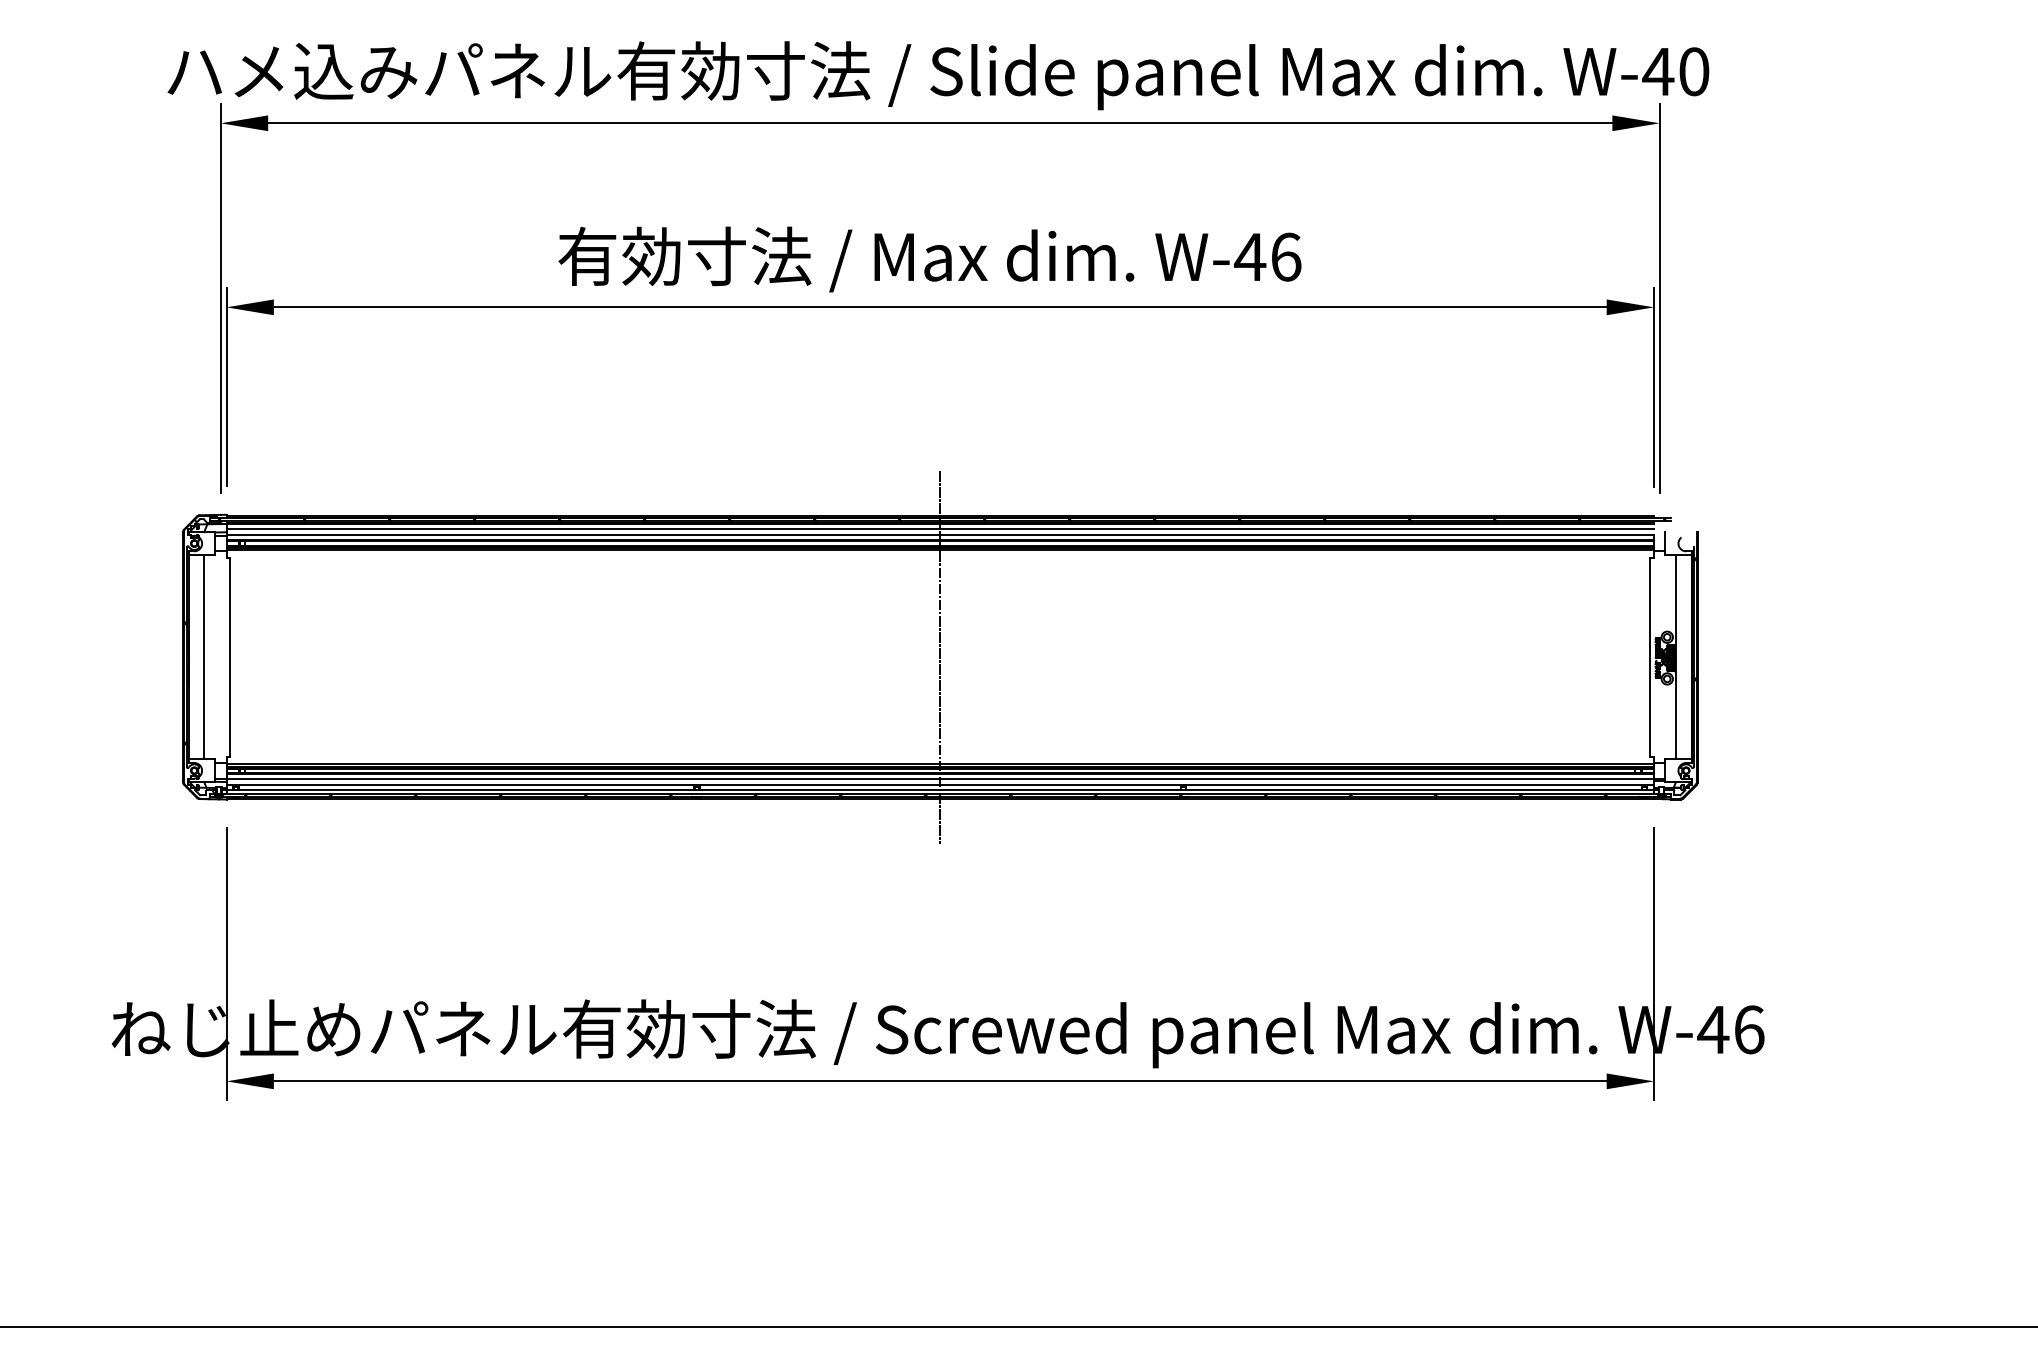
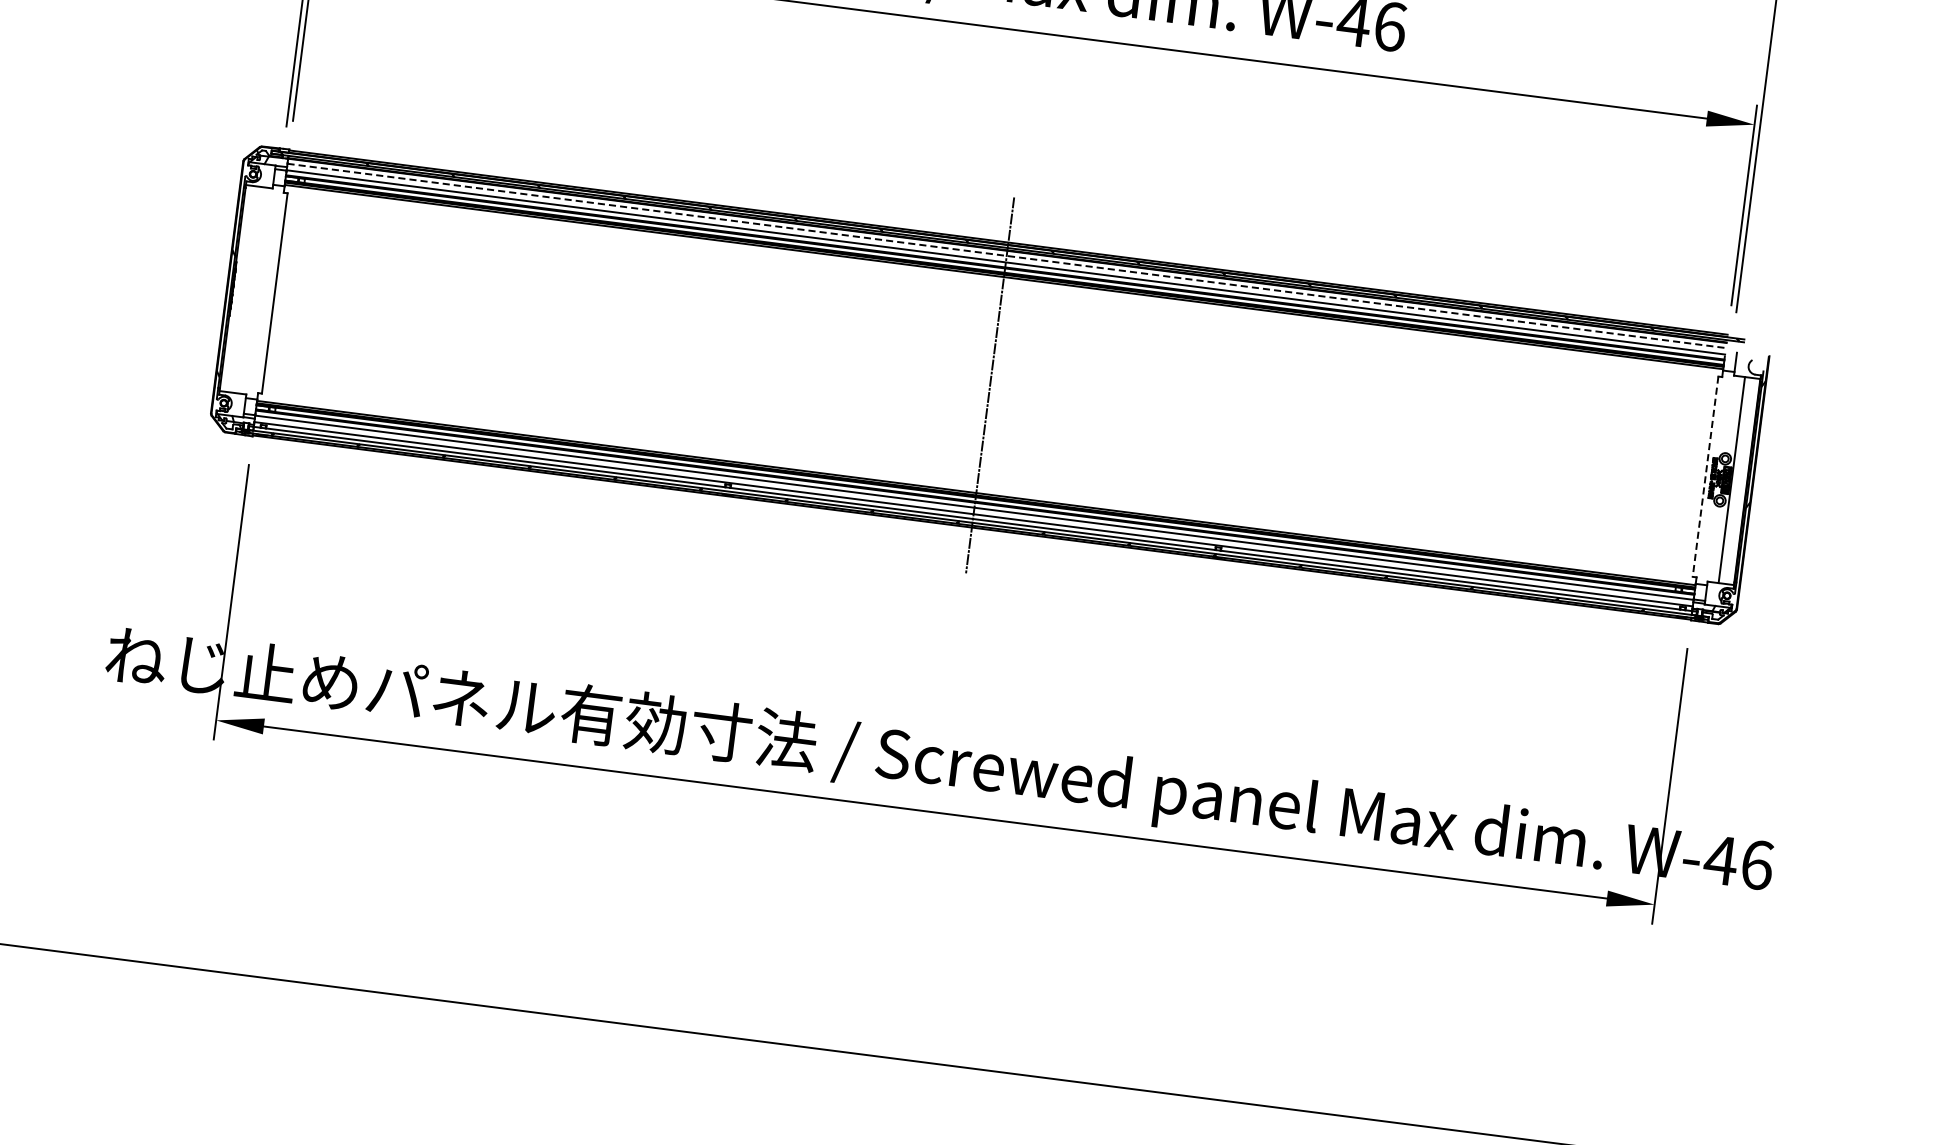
line: (940, 528) -> (1007, 255), solid -> dashed
line: (203, 656) -> (247, 289), removed
line: (1650, 657) -> (1705, 477), solid -> dashed

